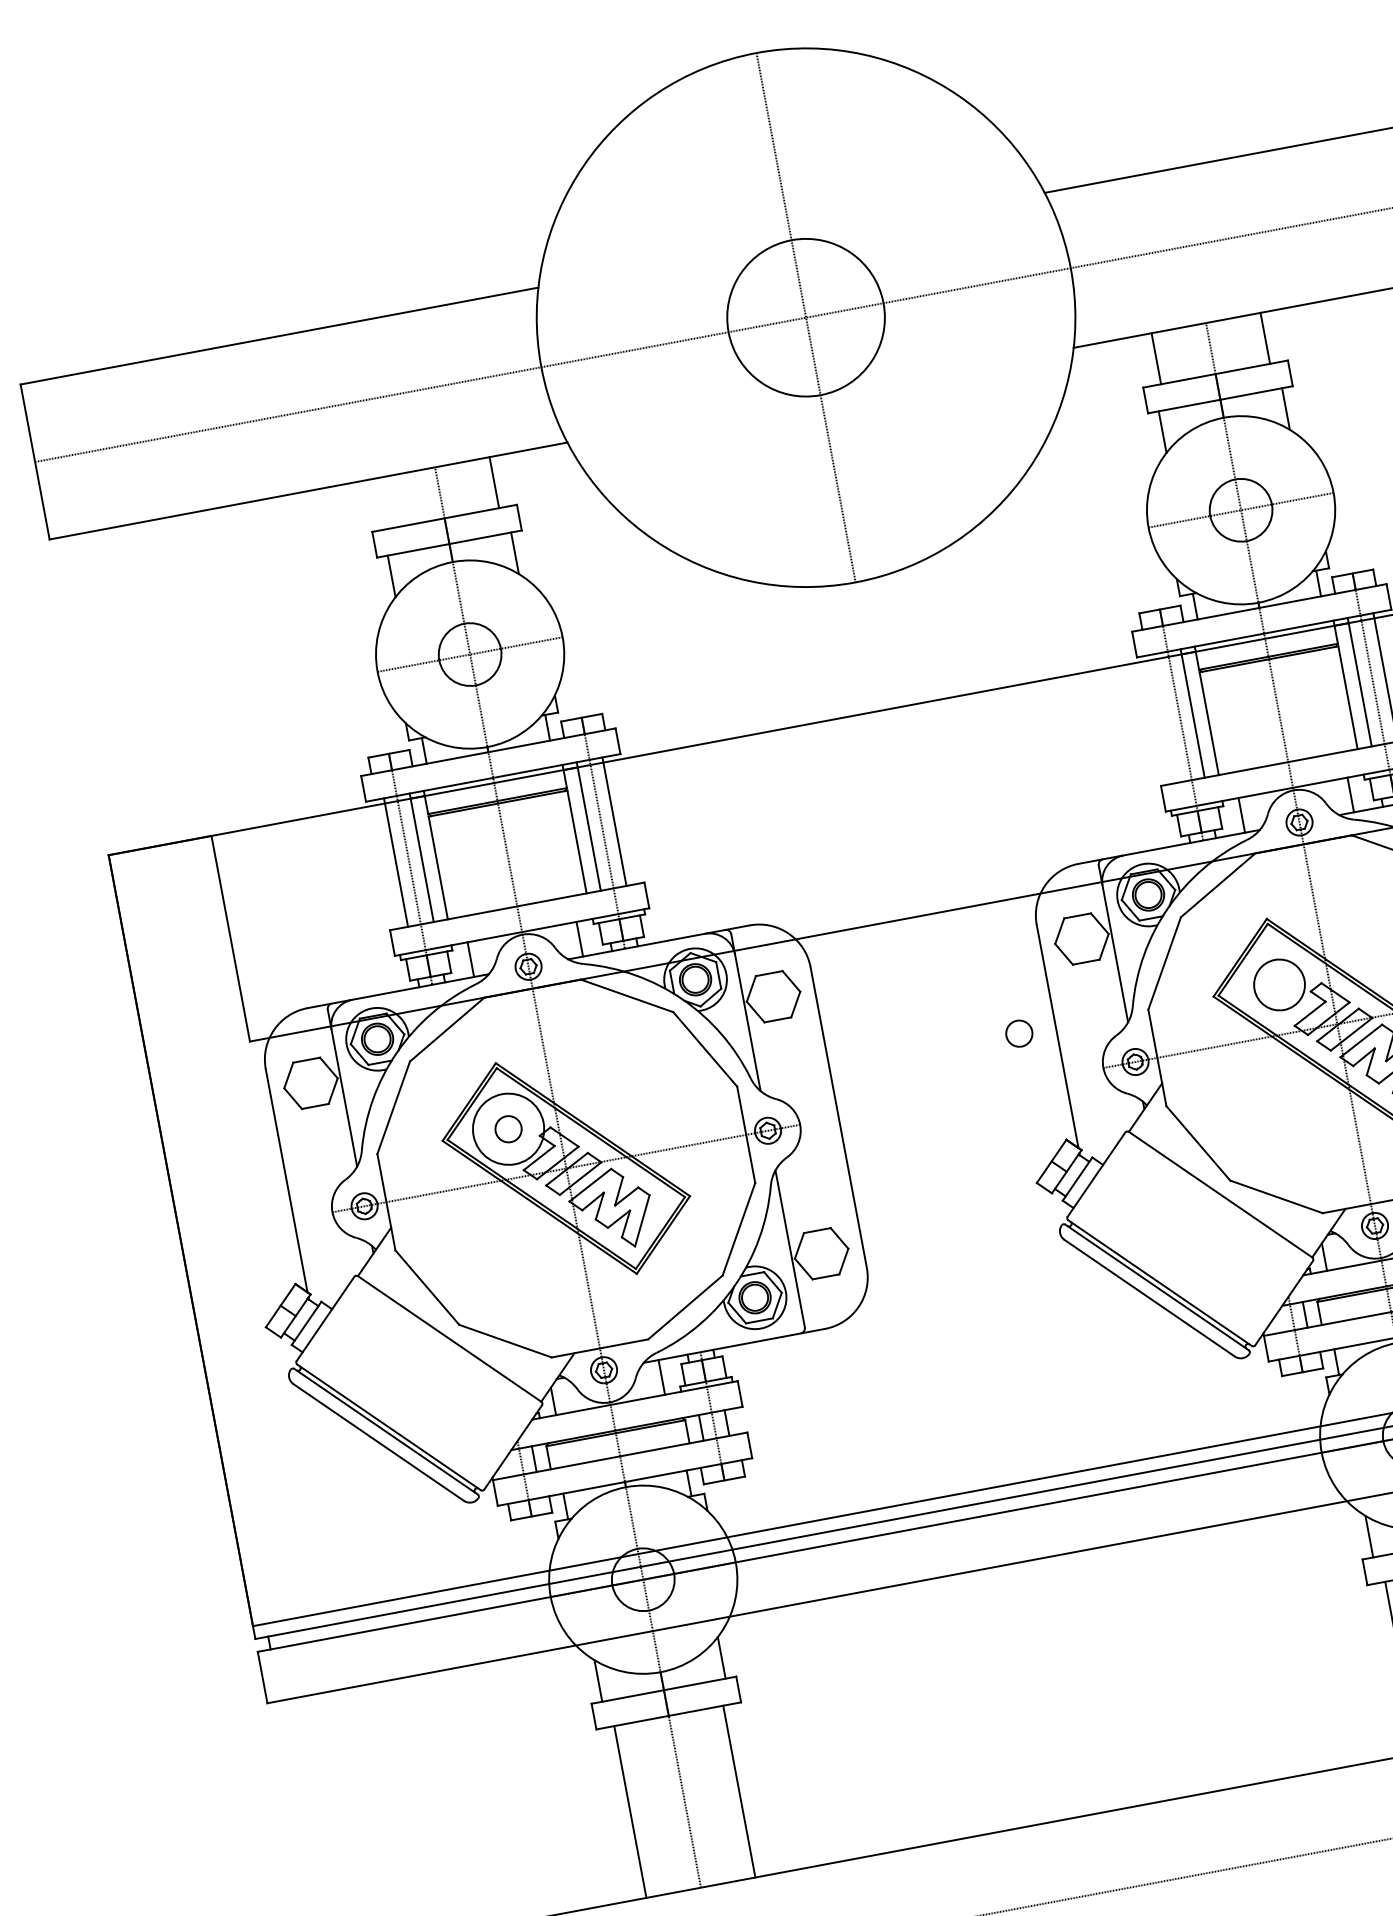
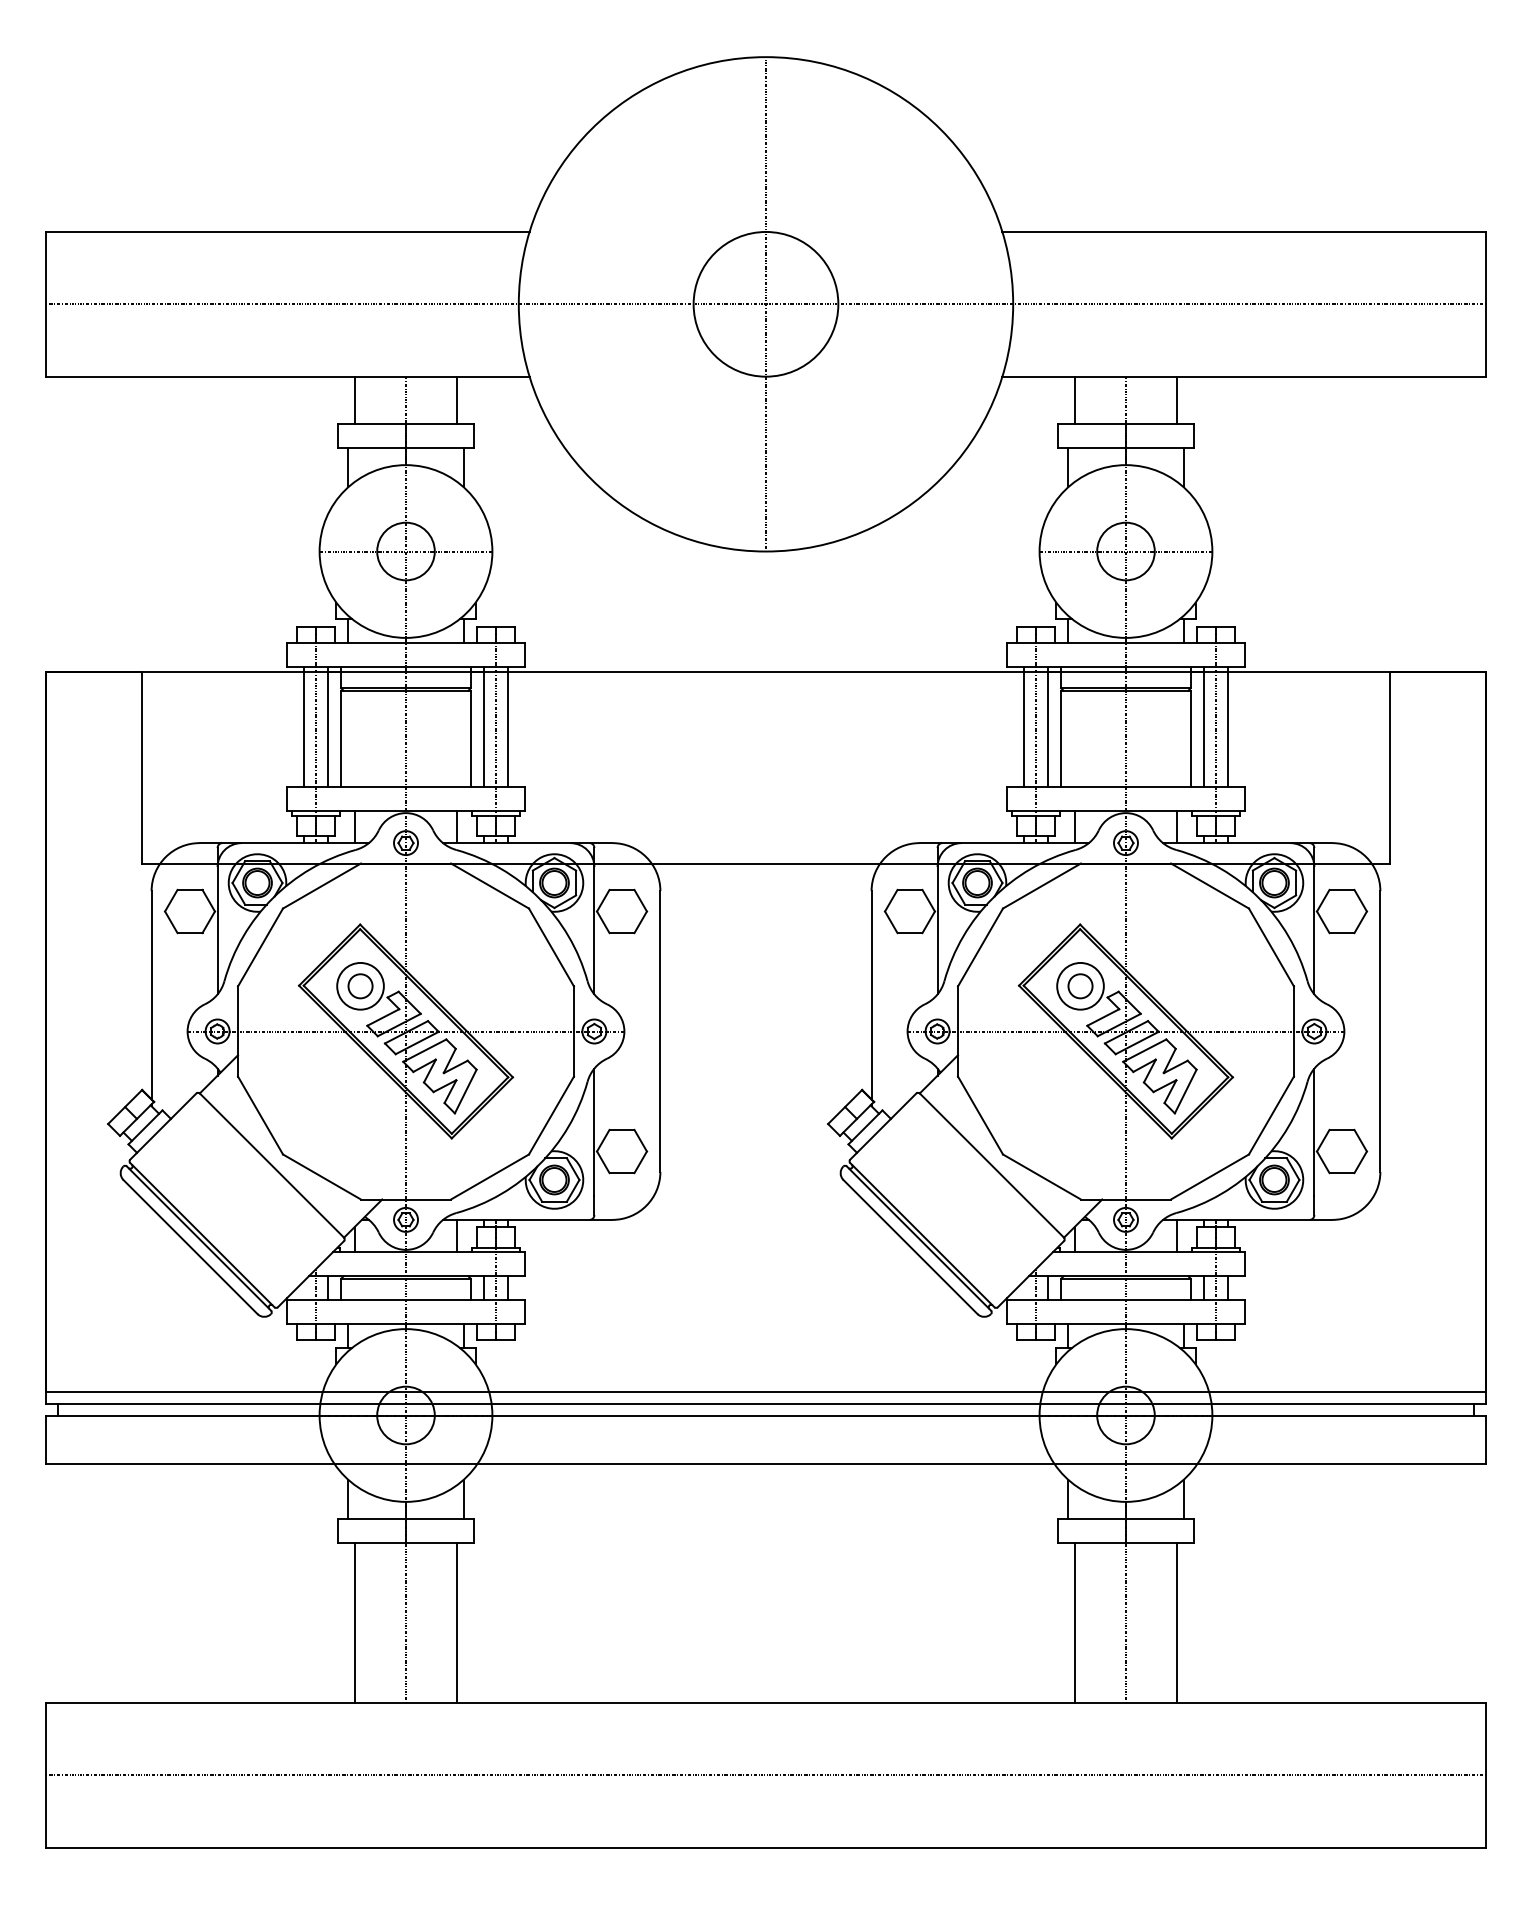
line: (385, 502) -> (355, 400), added
line: (1166, 718) -> (1023, 726), added
circle: (1019, 1033) -> (1080, 986), moved
circle: (508, 1128) -> (360, 985), size x0.71

